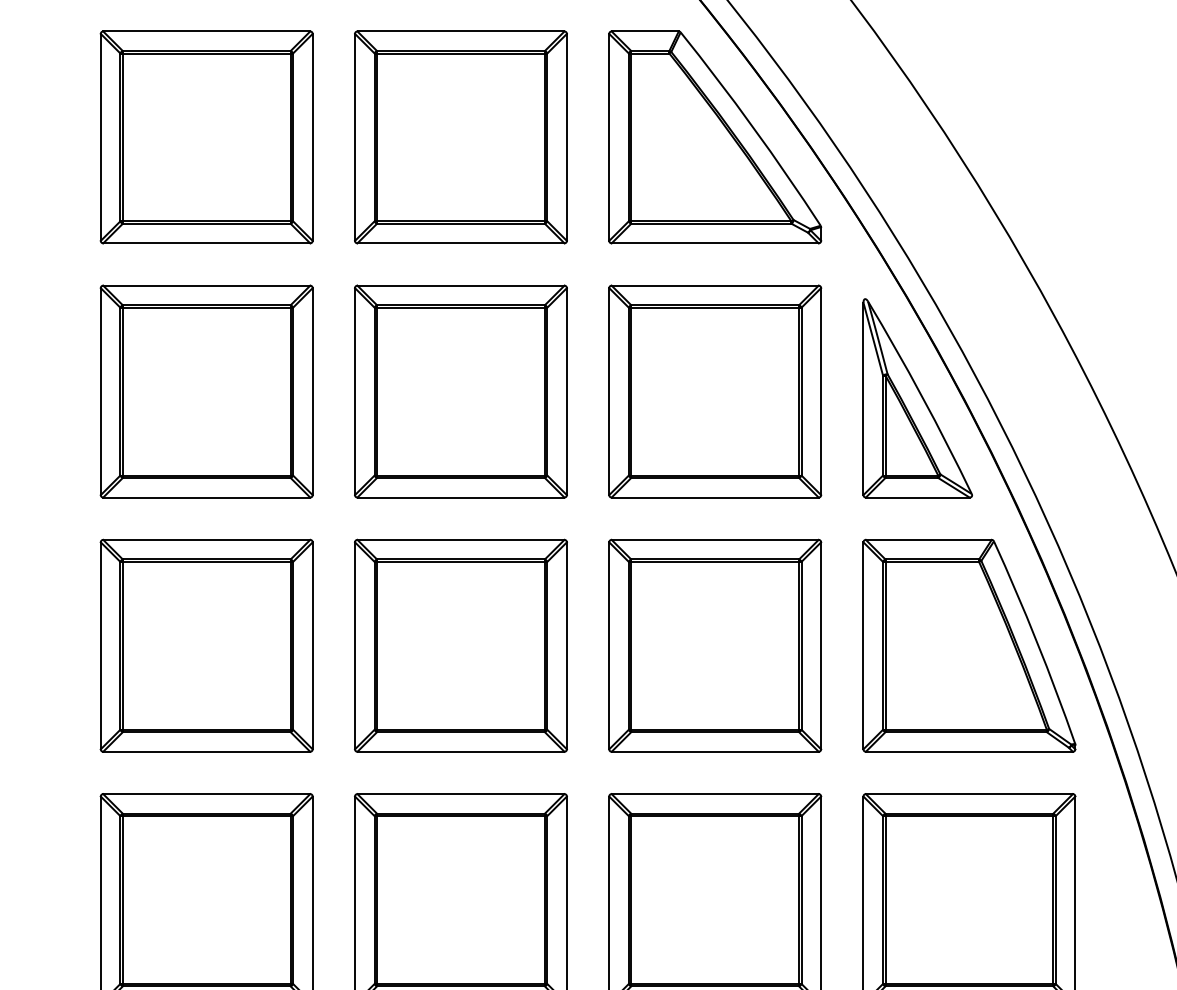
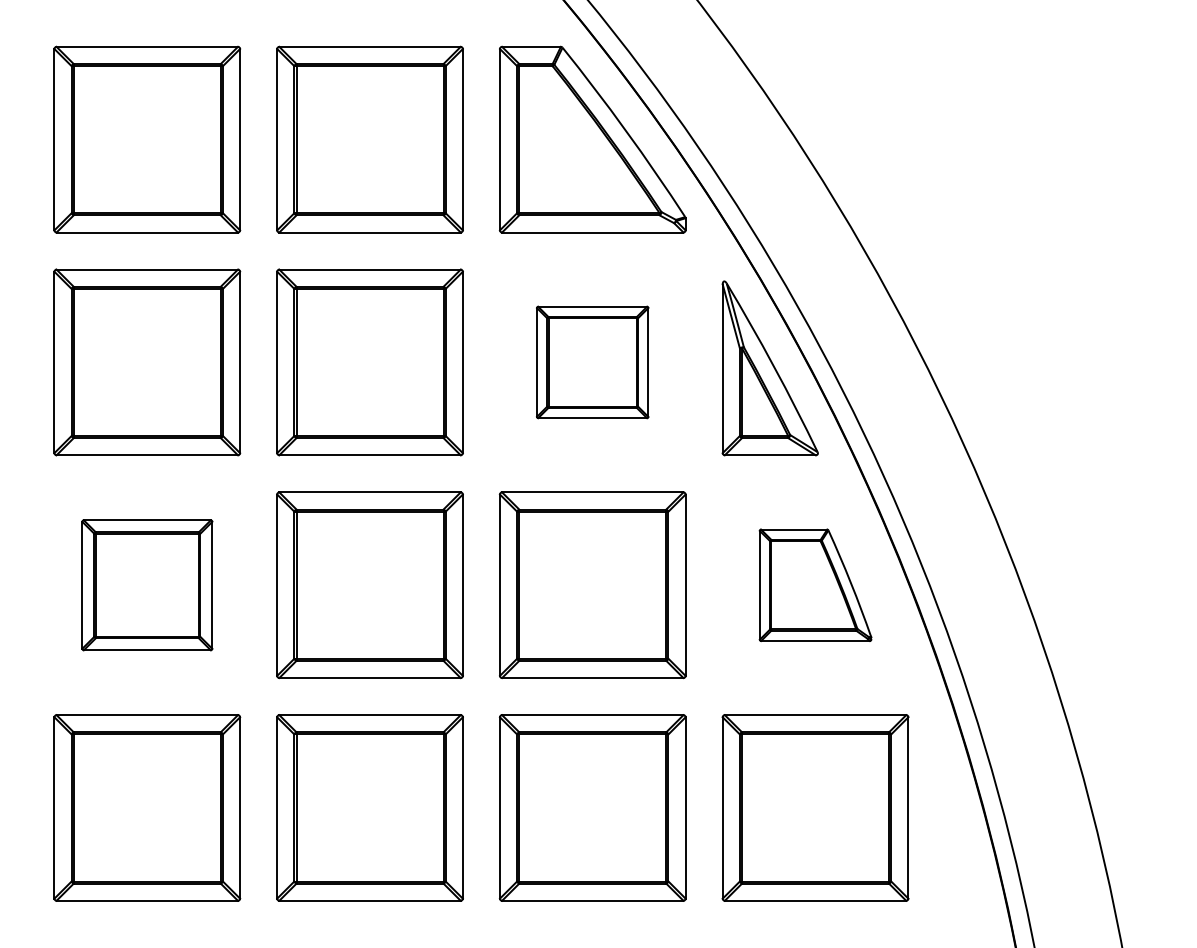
part: (714, 391) -> (592, 362), size x0.6
part: (207, 646) -> (147, 585), size x0.7
part: (969, 646) -> (815, 585), size x0.6

